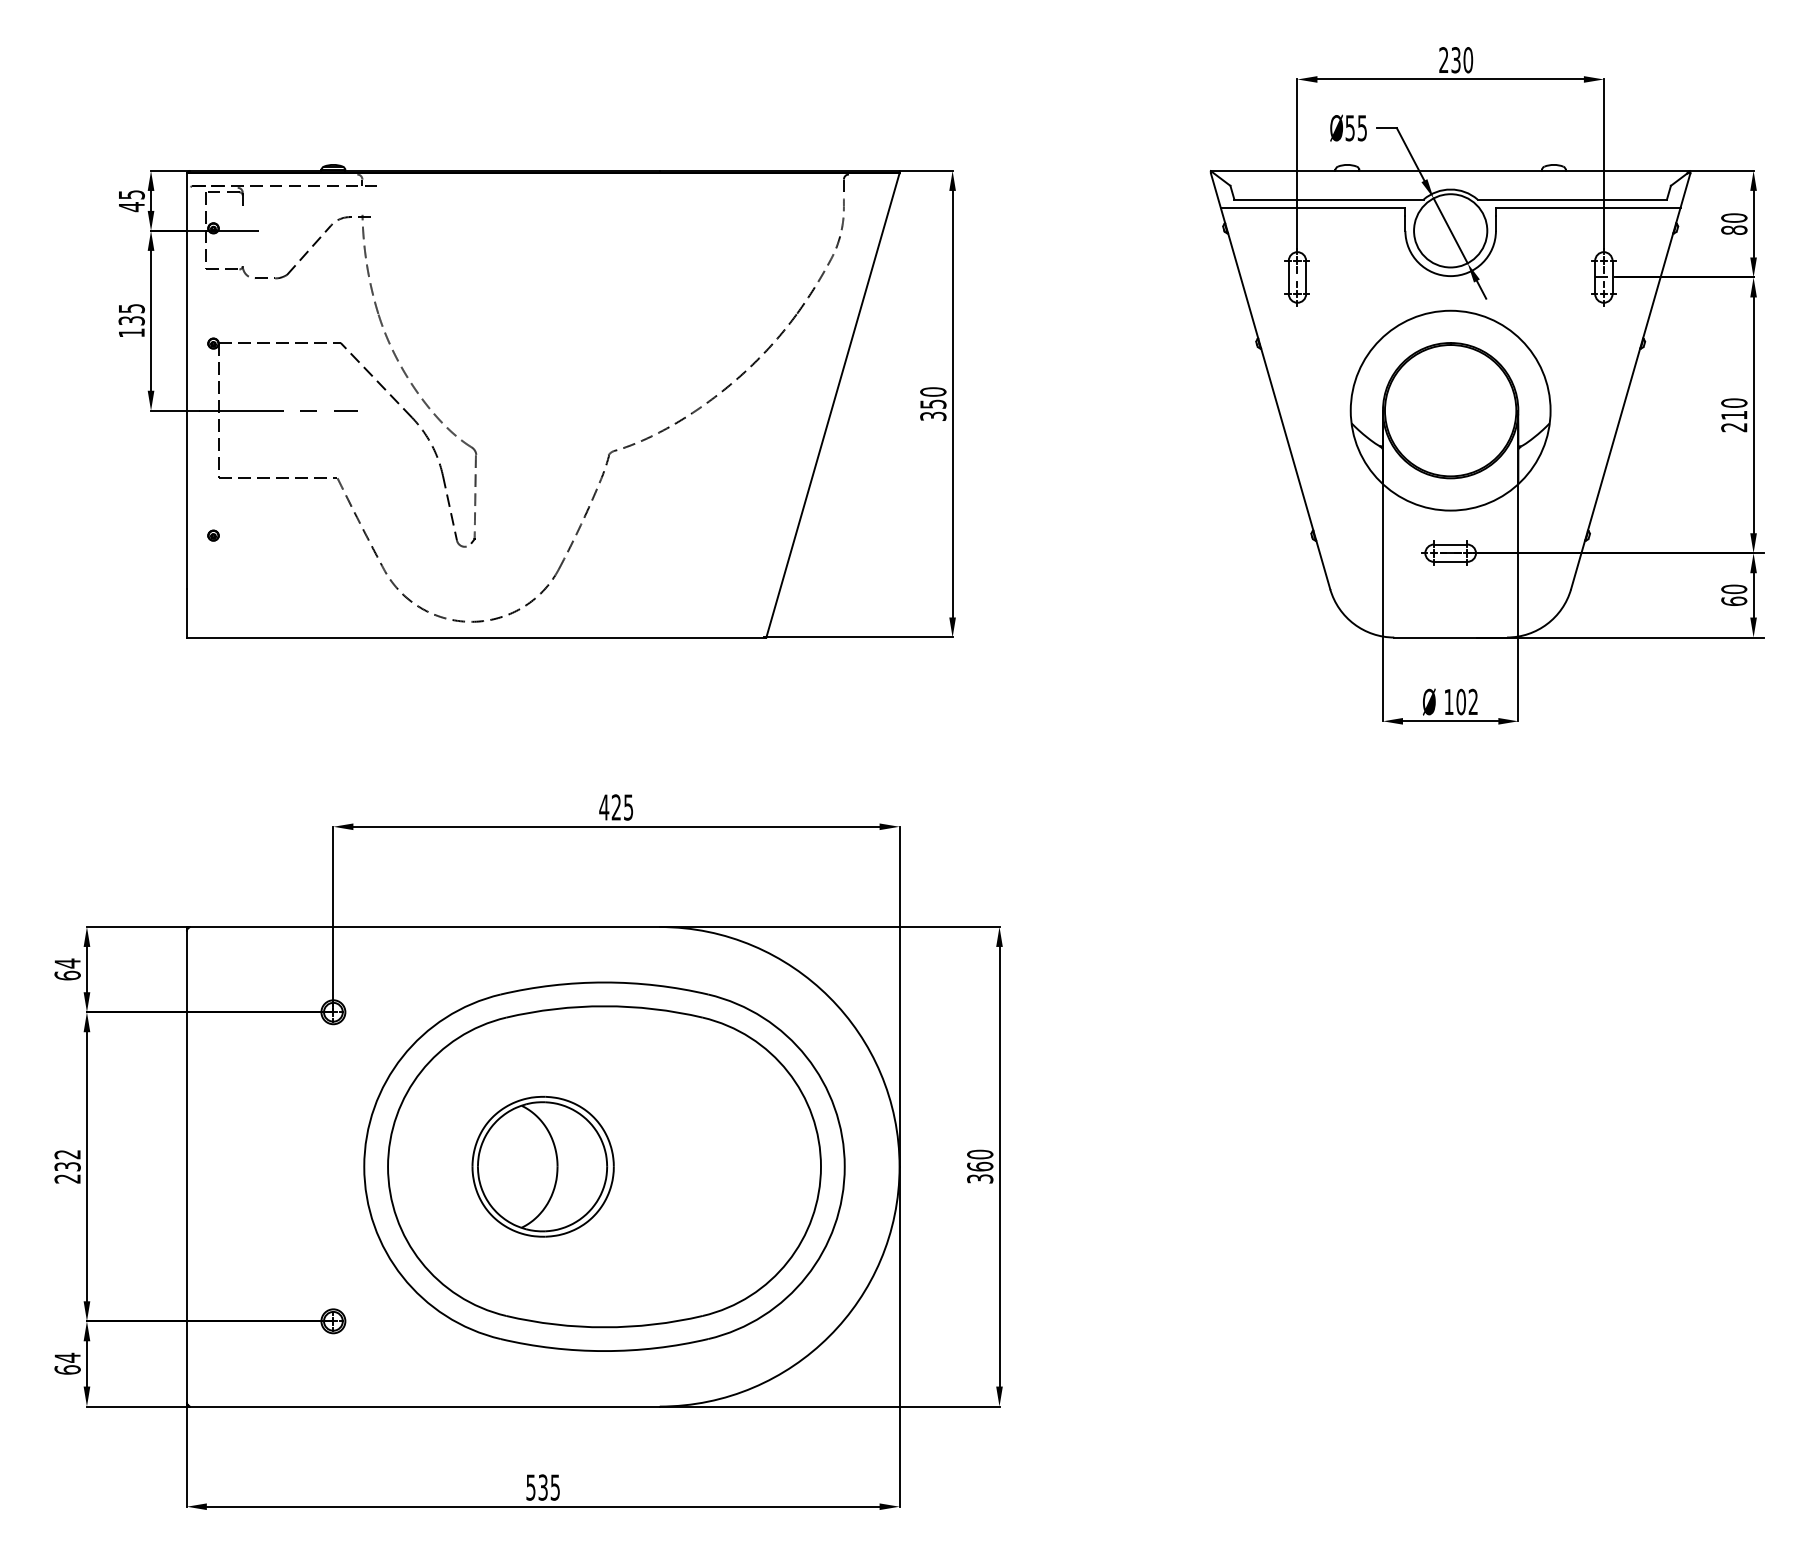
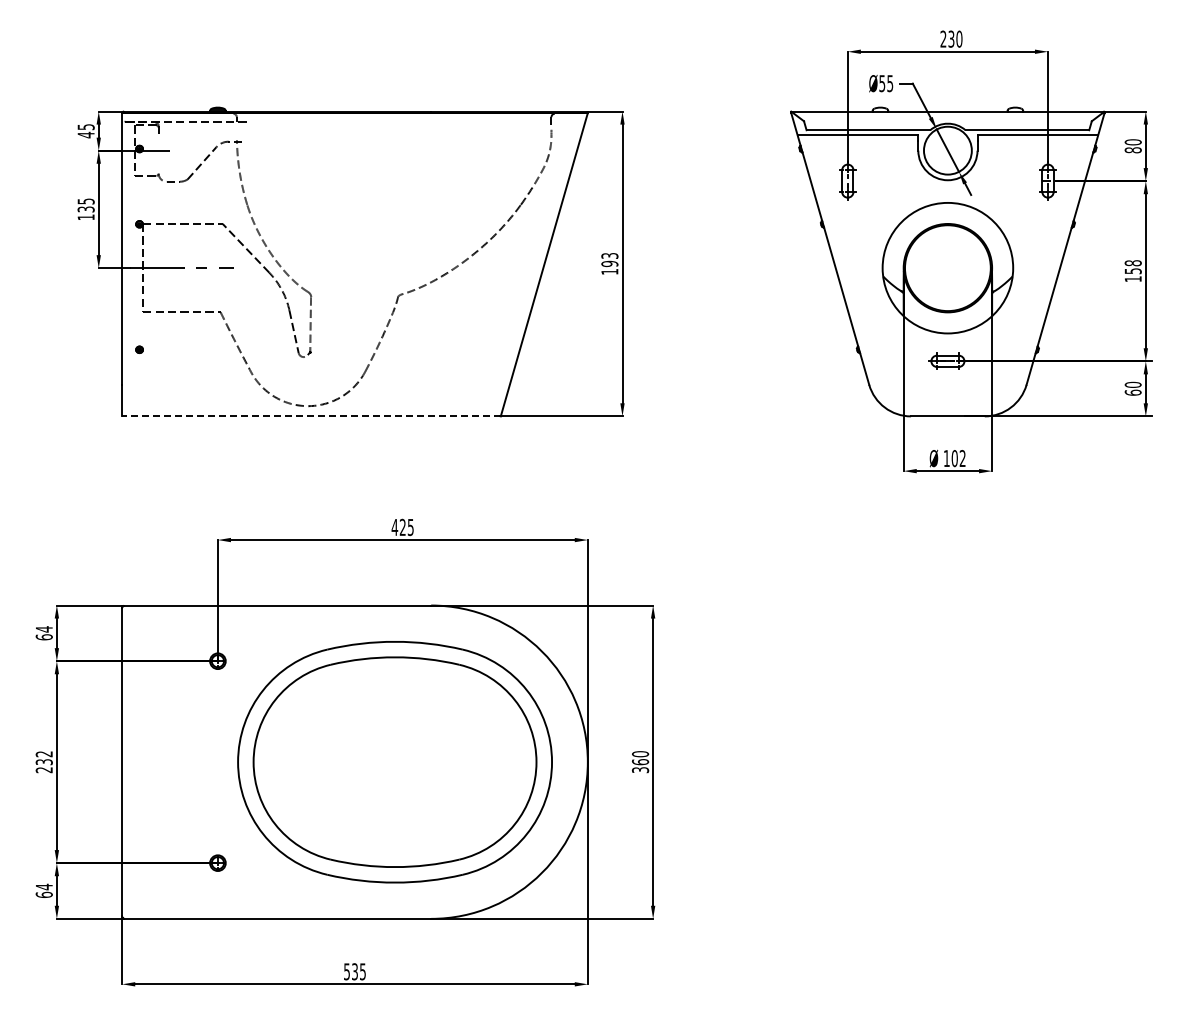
text: (932, 403) -> (609, 263), 350 -> 193
text: (1733, 415) -> (1132, 271), 210 -> 158
line: (475, 637) -> (310, 416), solid -> dashed
part: (542, 1165) -> (354, 761), removed

